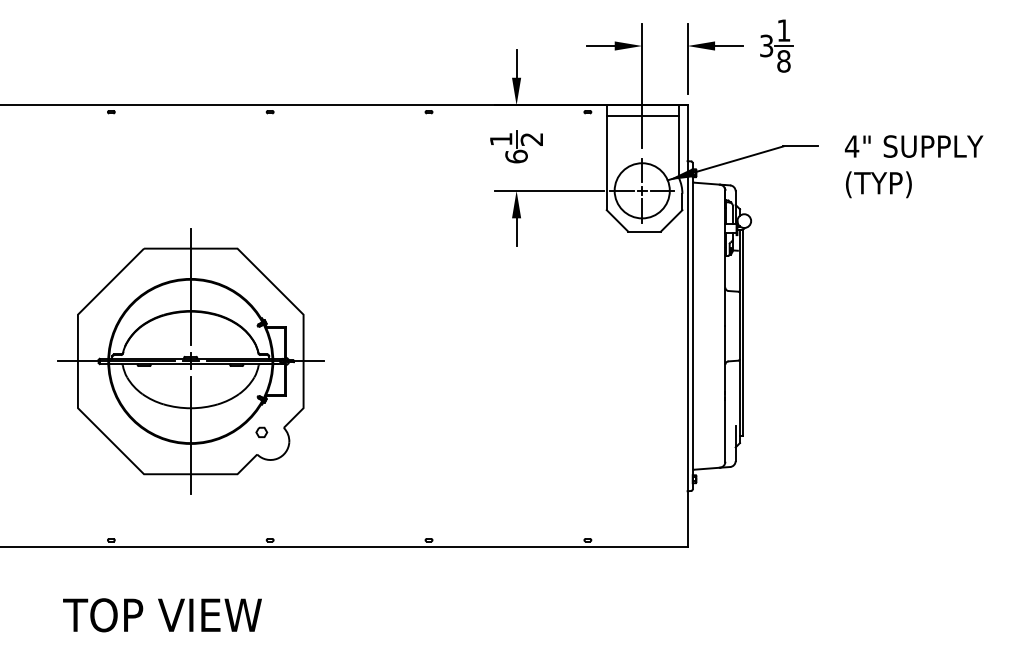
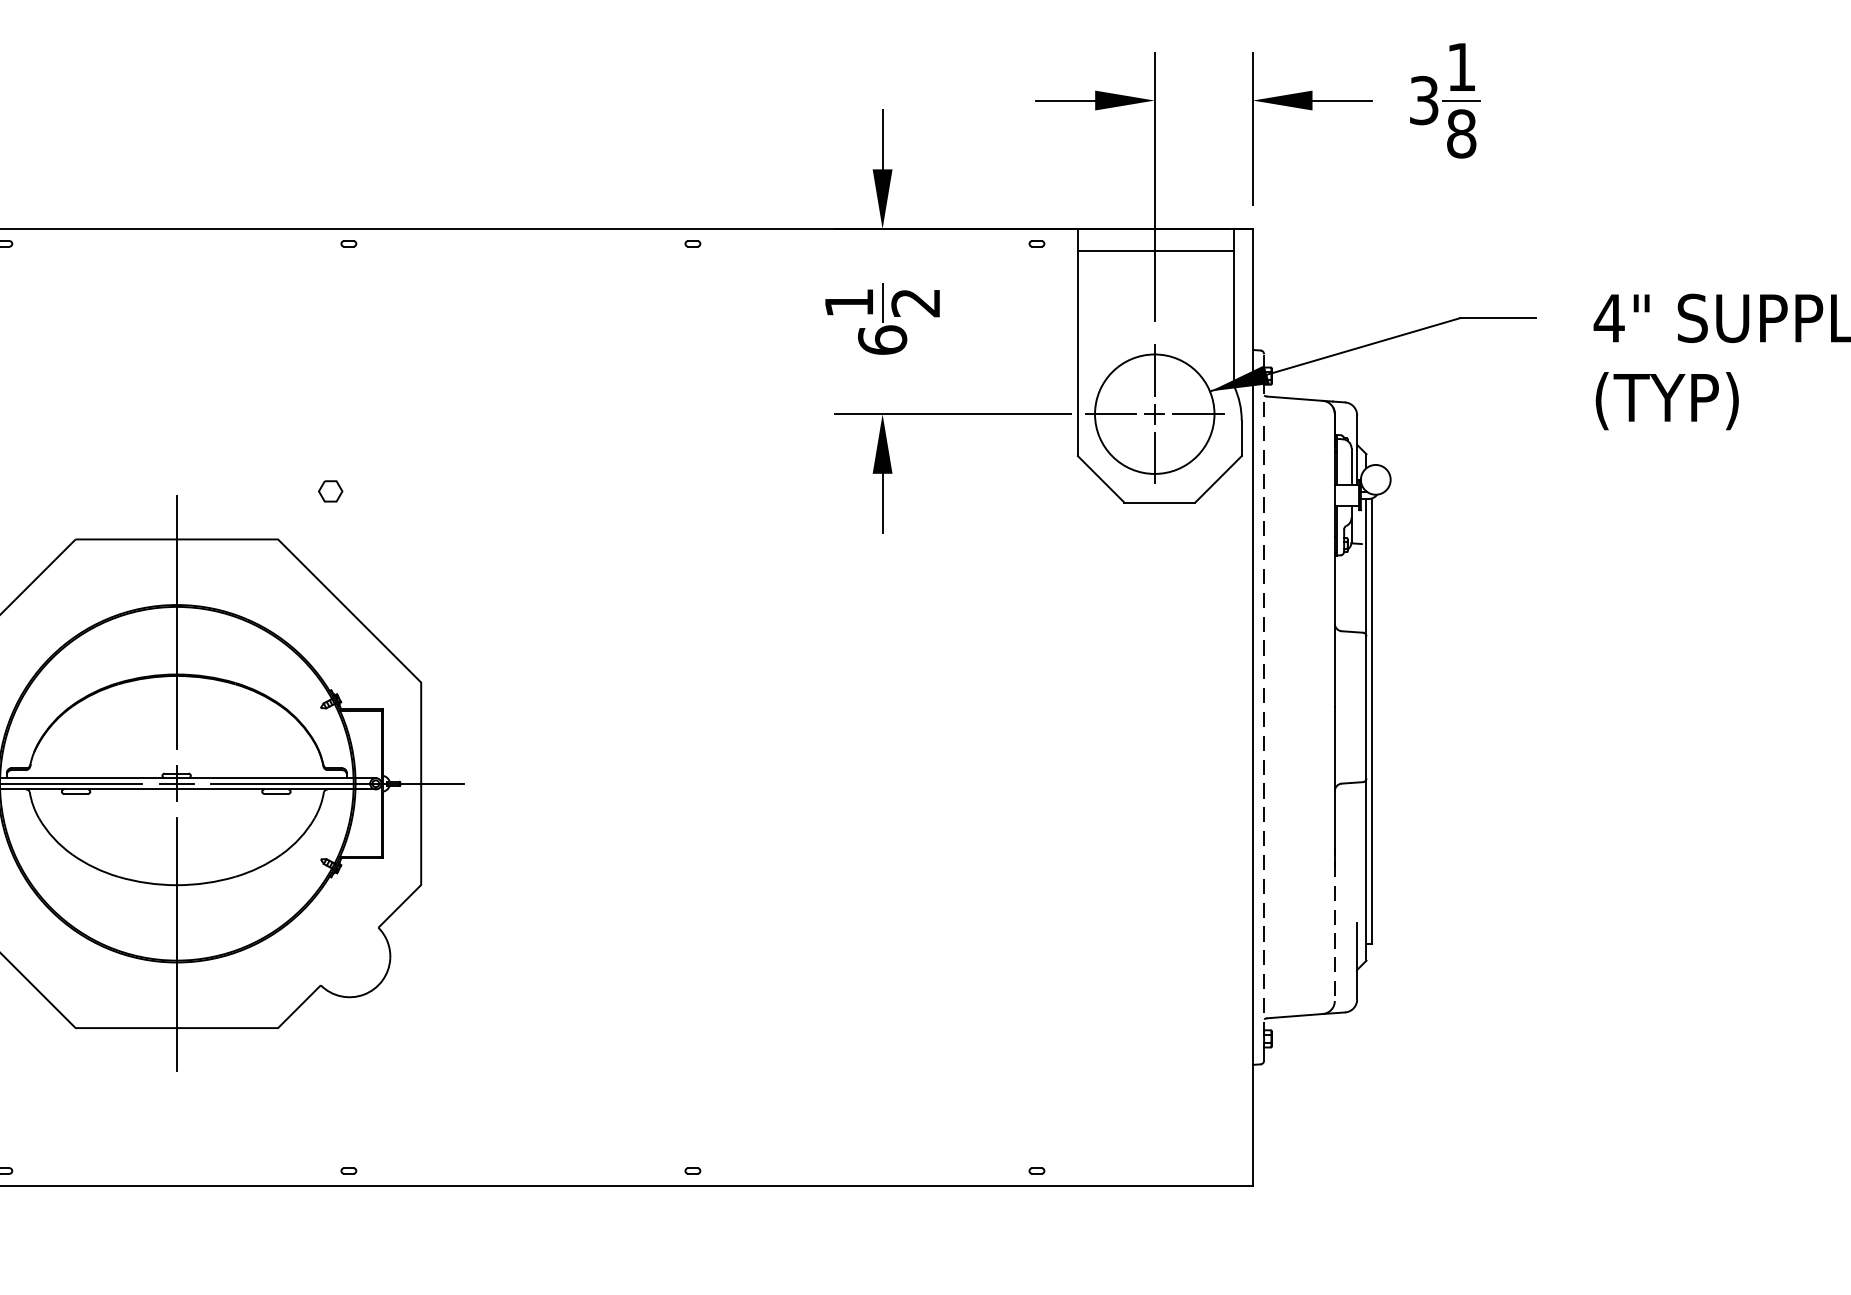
line: (692, 325) -> (1263, 705), solid -> dashed
line: (725, 430) -> (1335, 933), solid -> dashed
part: (261, 432) -> (330, 491), moved

